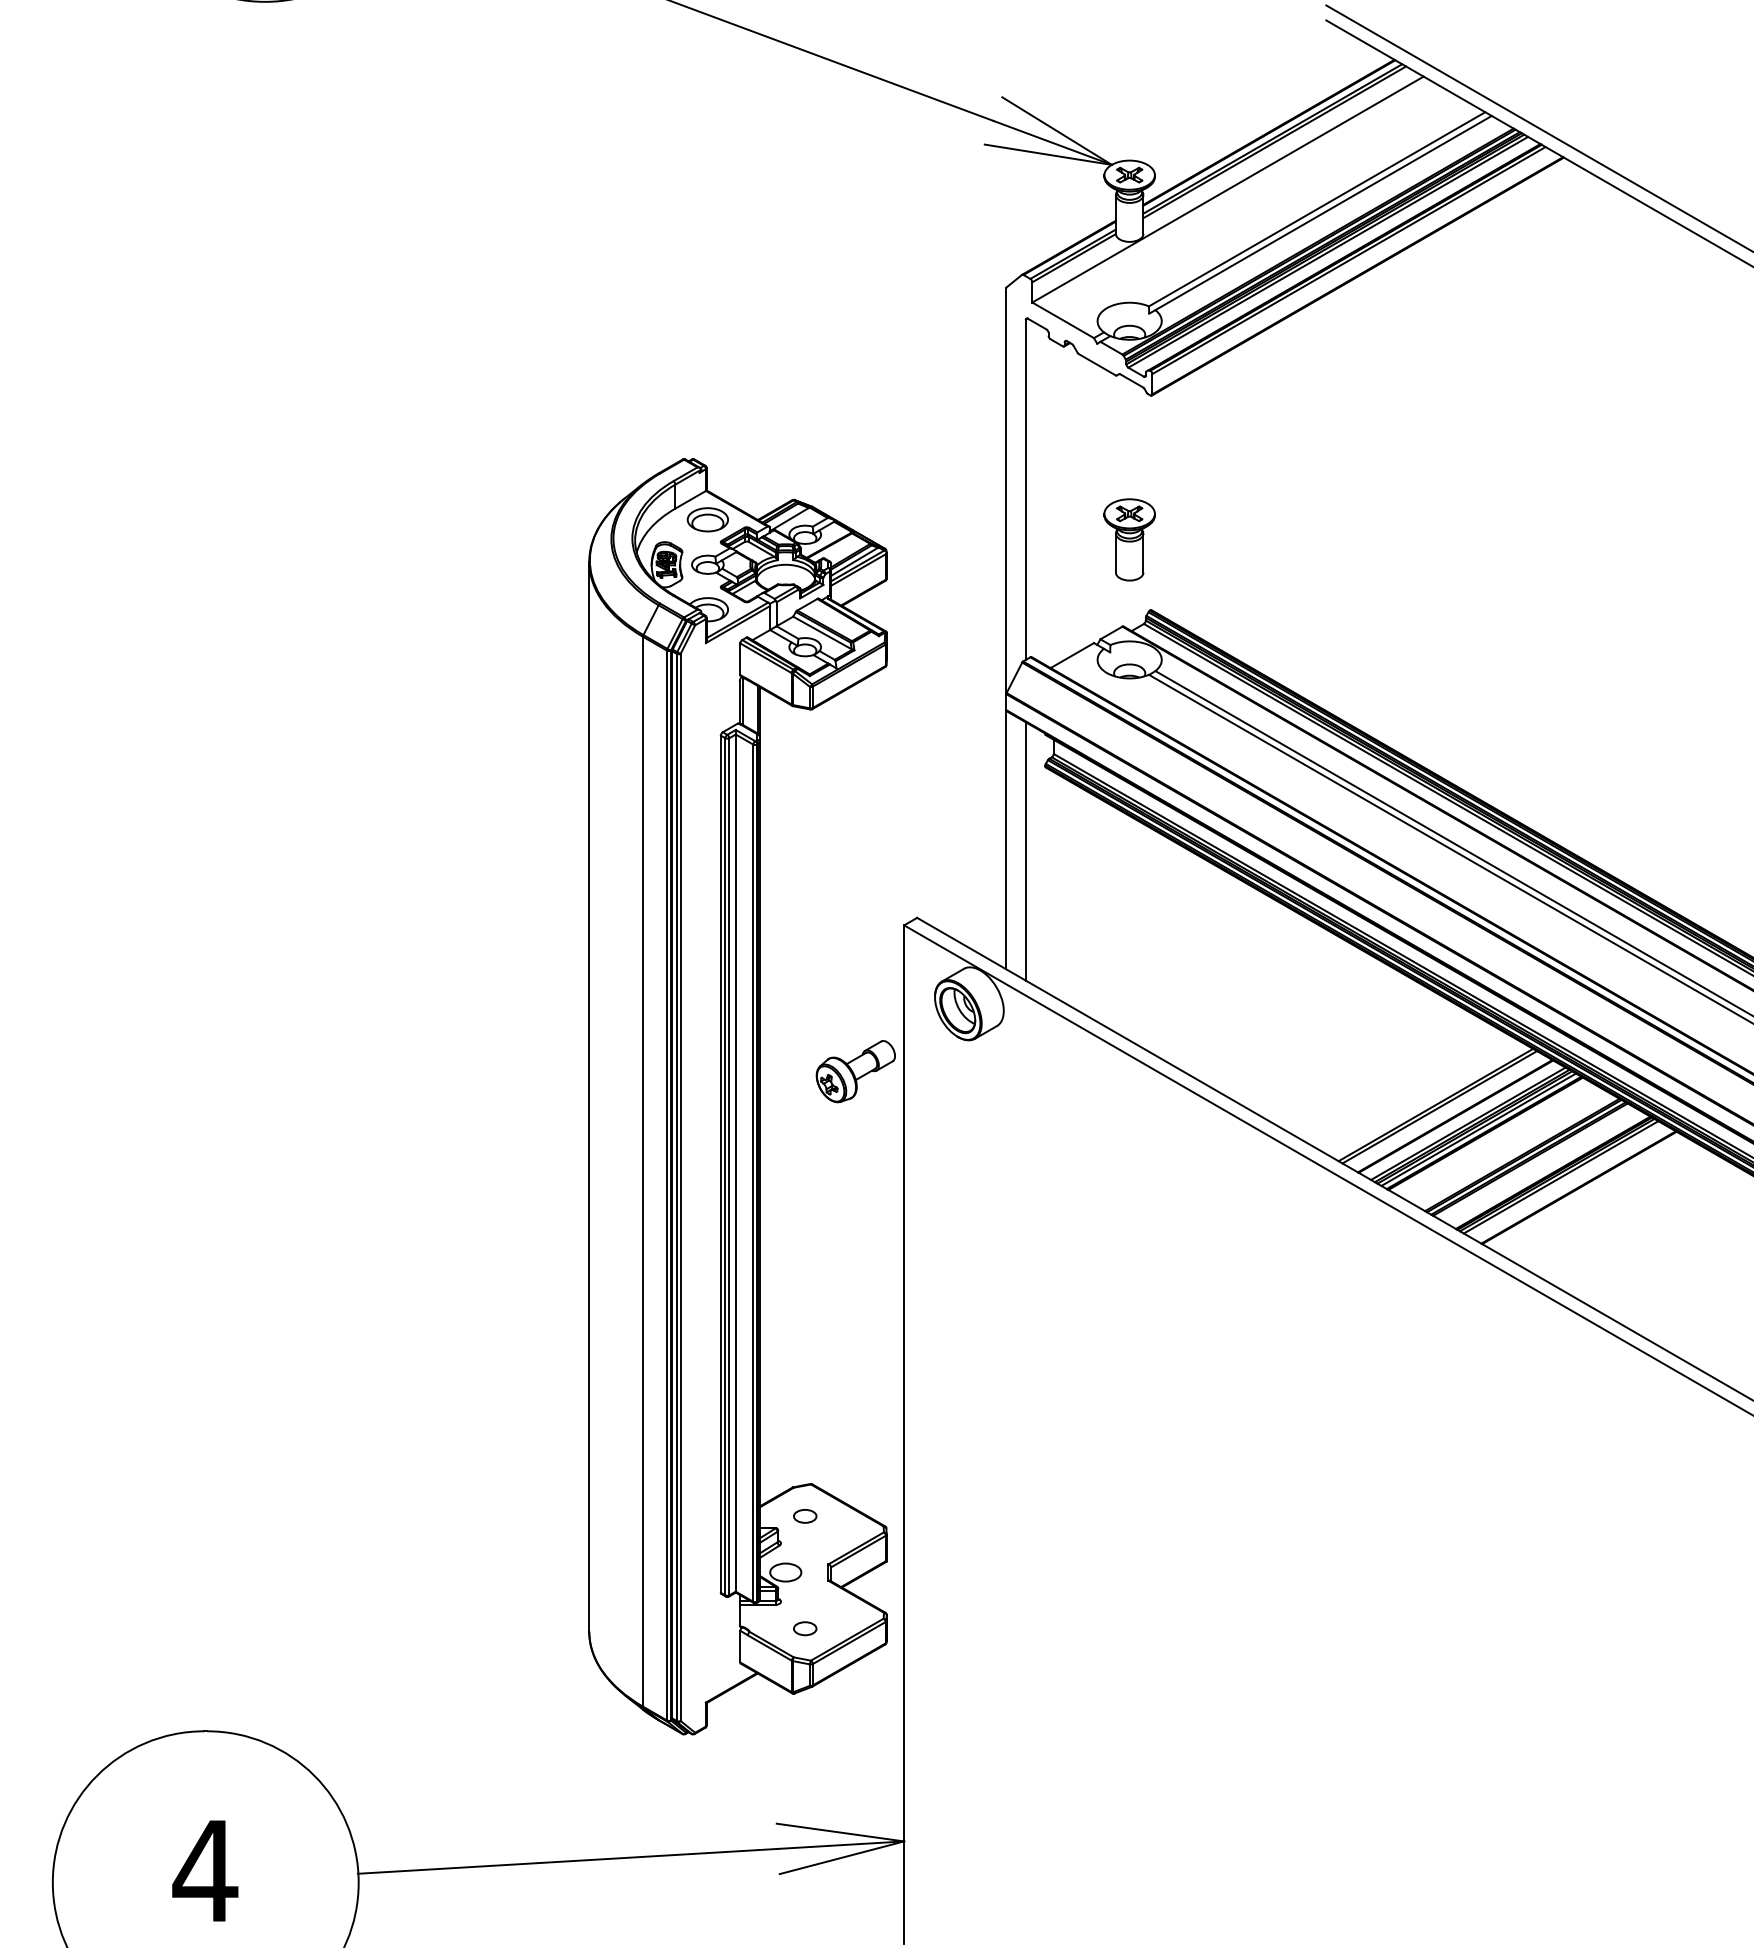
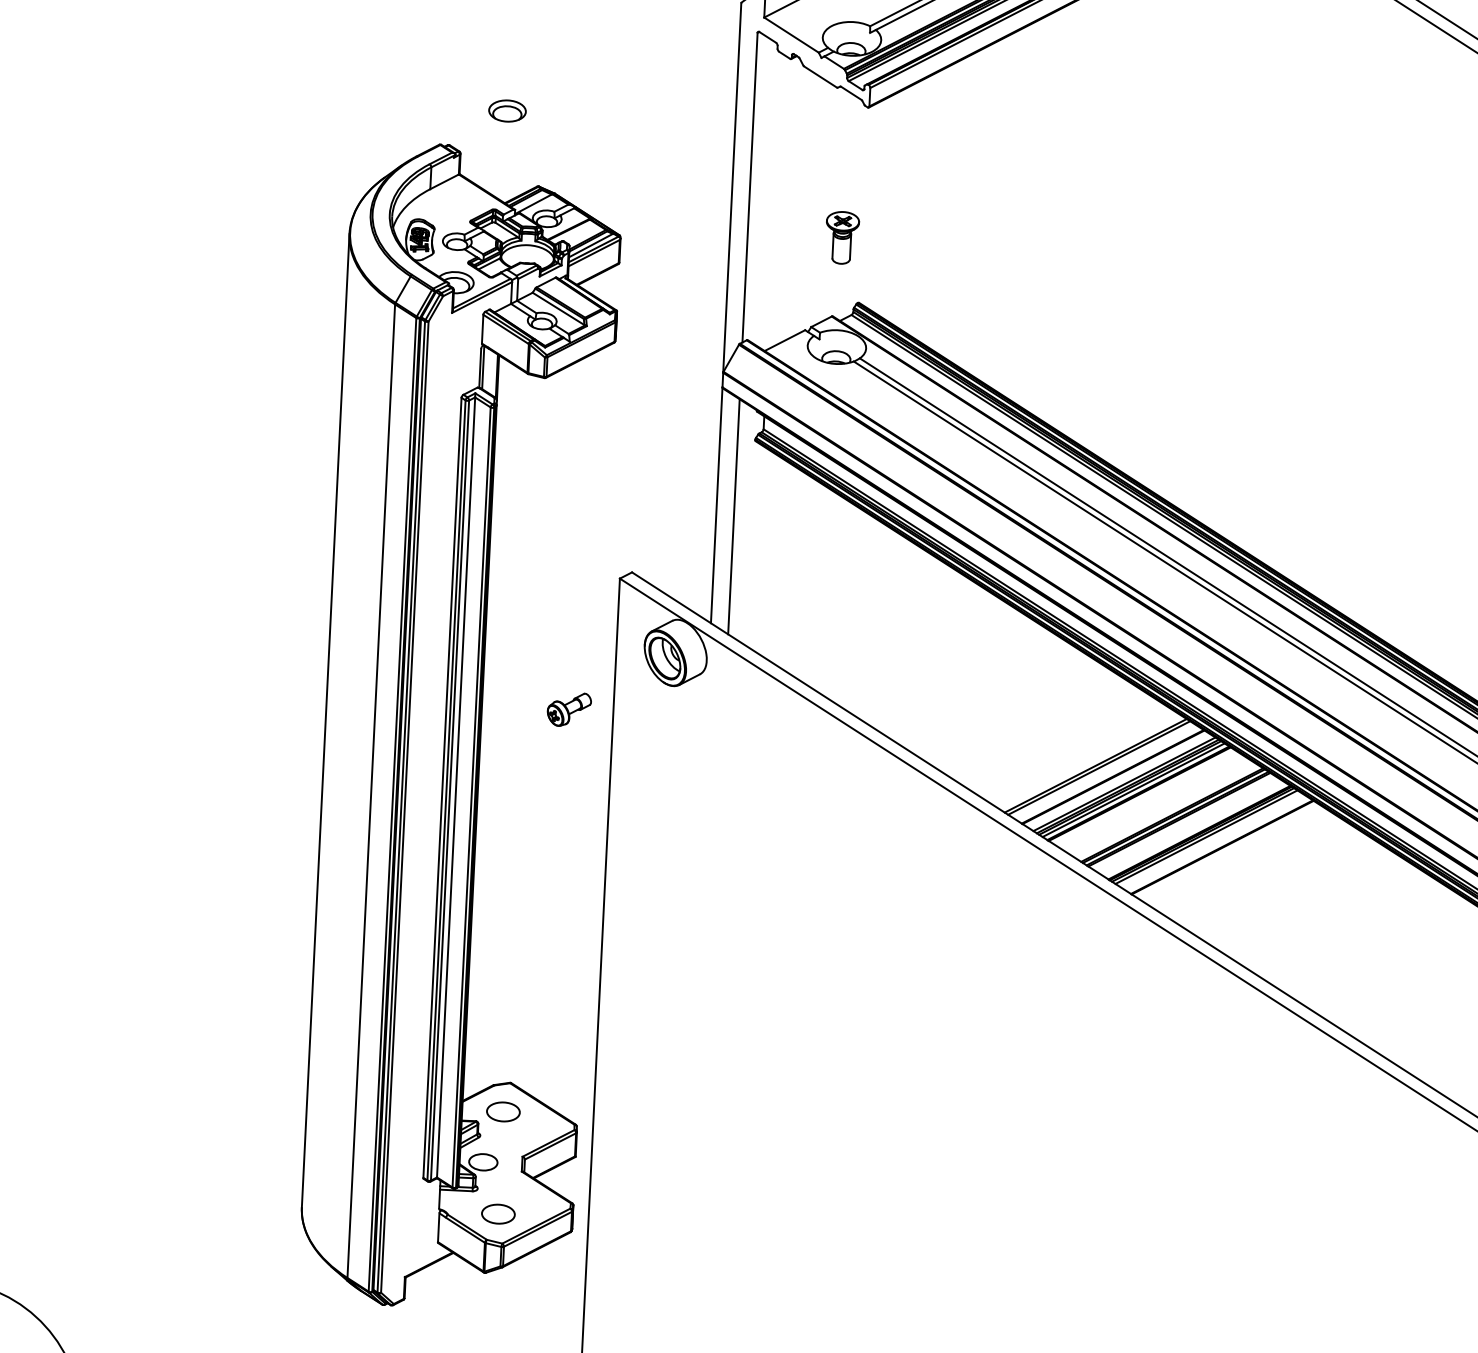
part: (707, 519) -> (507, 110), moved
part: (1129, 539) -> (842, 237), size x0.7
part: (855, 1071) -> (569, 709), size x0.6
part: (805, 1516) -> (503, 1112), size x1.6
part: (805, 1628) -> (498, 1214), size x1.6

